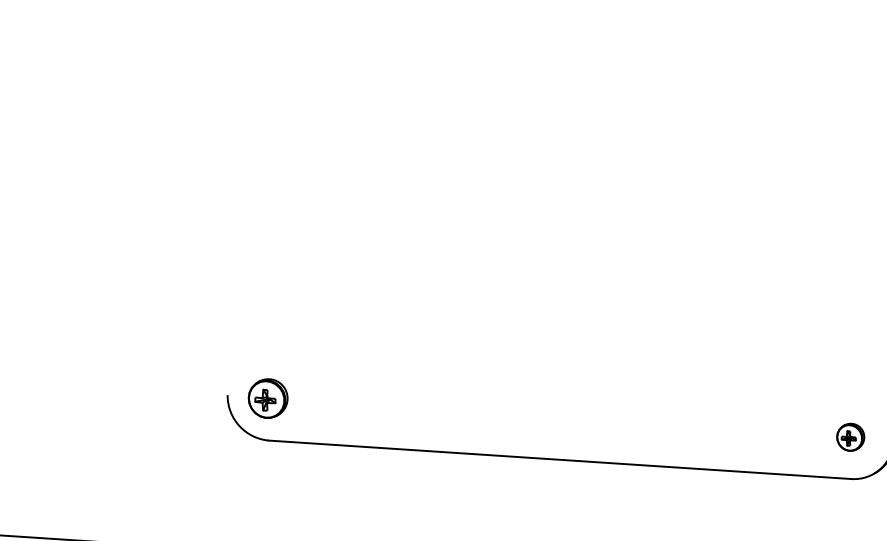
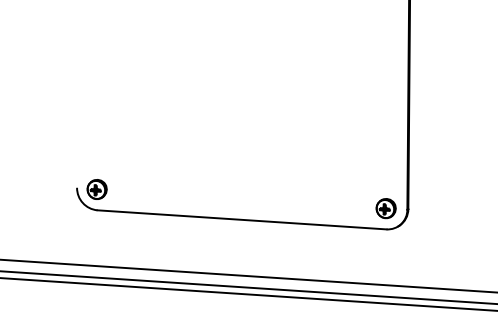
part: (849, 436) -> (385, 208), size x1.43

